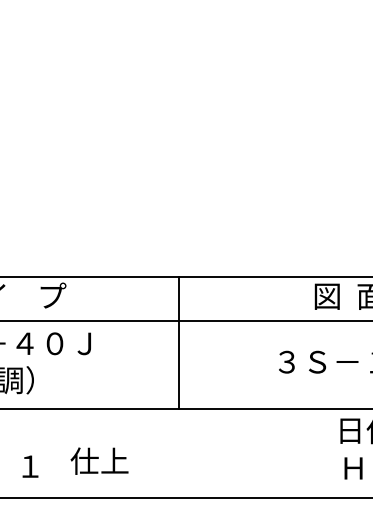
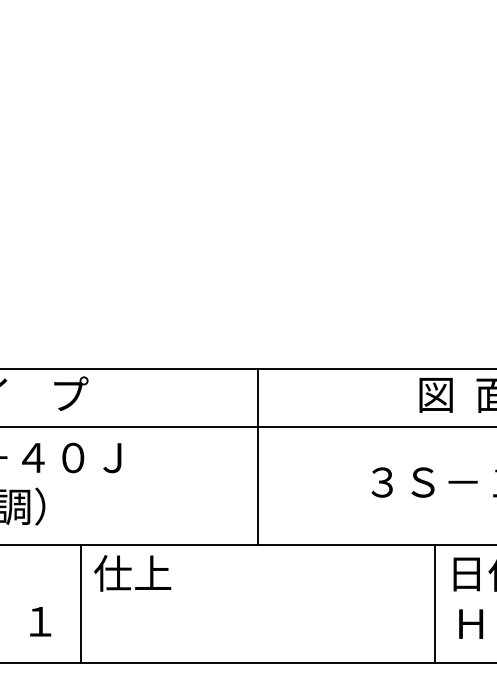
line: (179, 342) -> (258, 456), moved
line: (61, 453) -> (81, 604), added
line: (326, 453) -> (435, 604), added
text: (99, 461) -> (132, 573), moved

